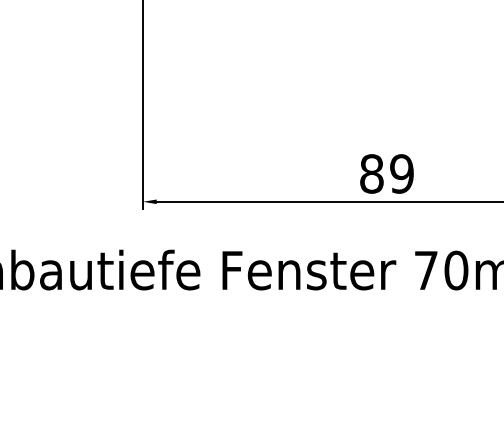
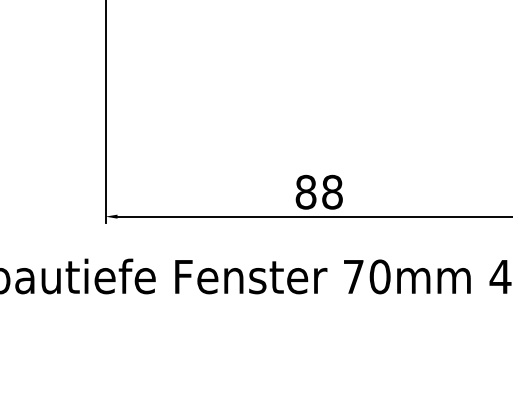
text: (402, 174) -> (332, 192), 89 -> 88

